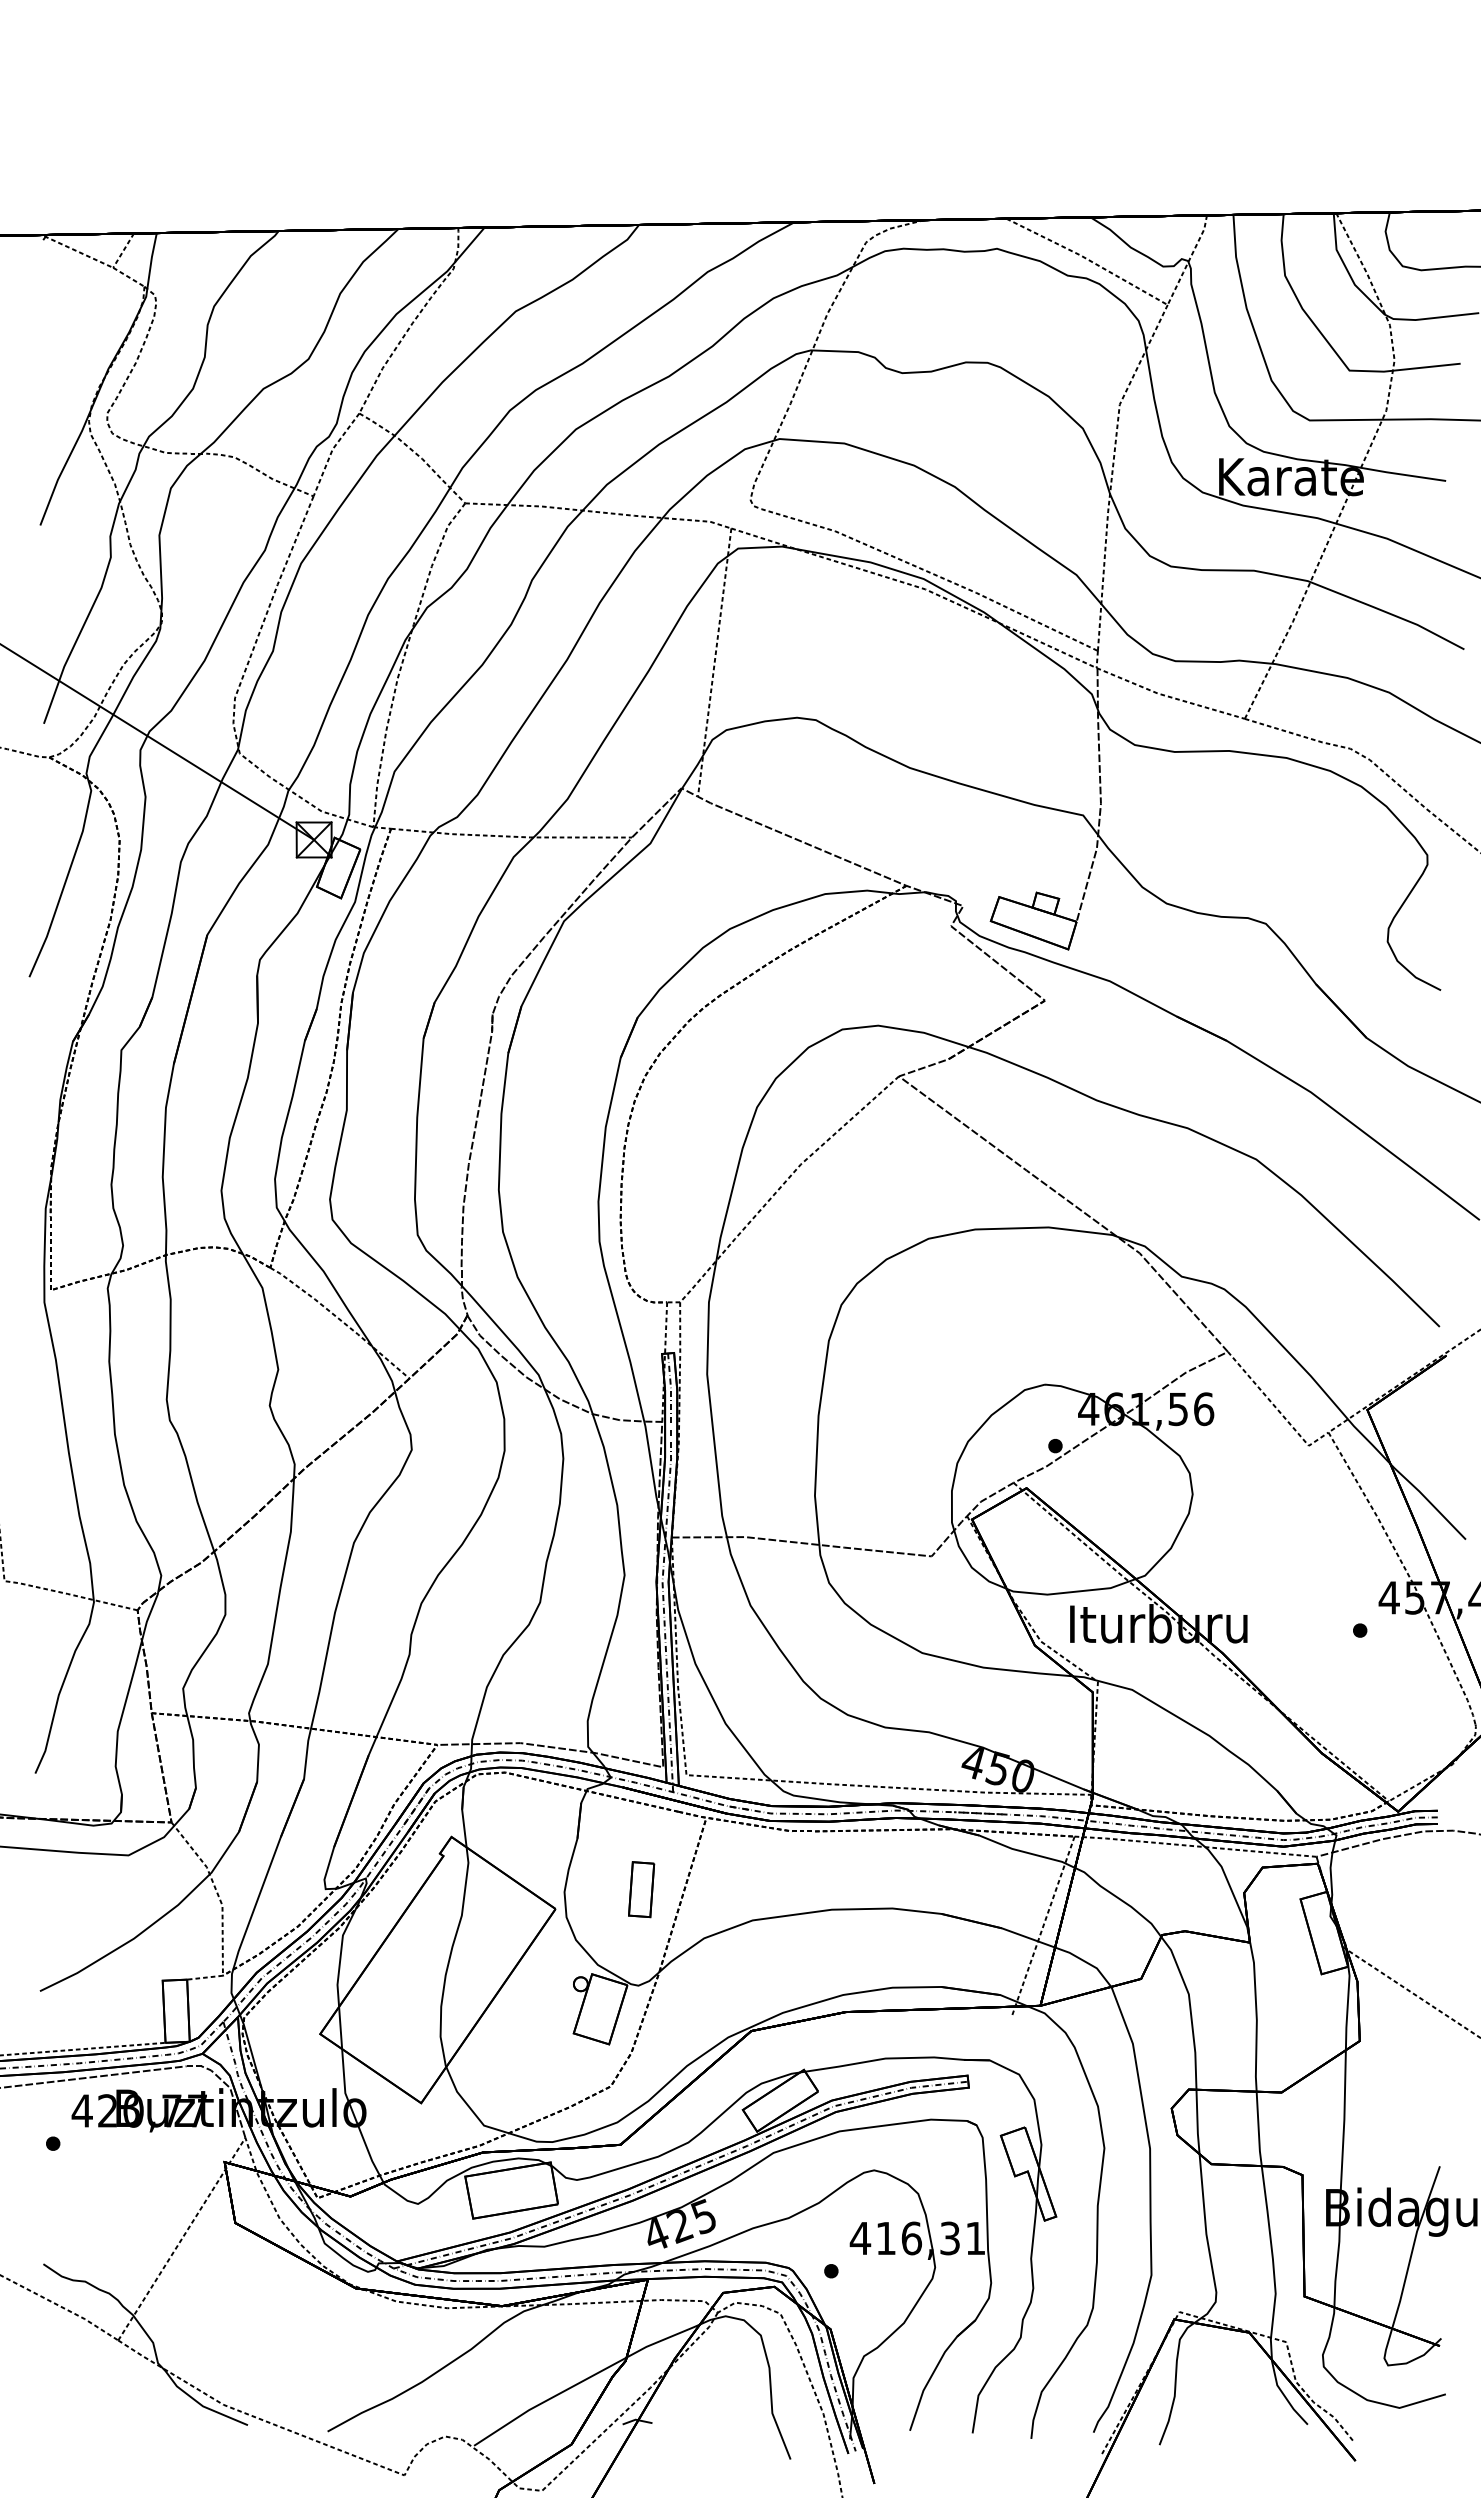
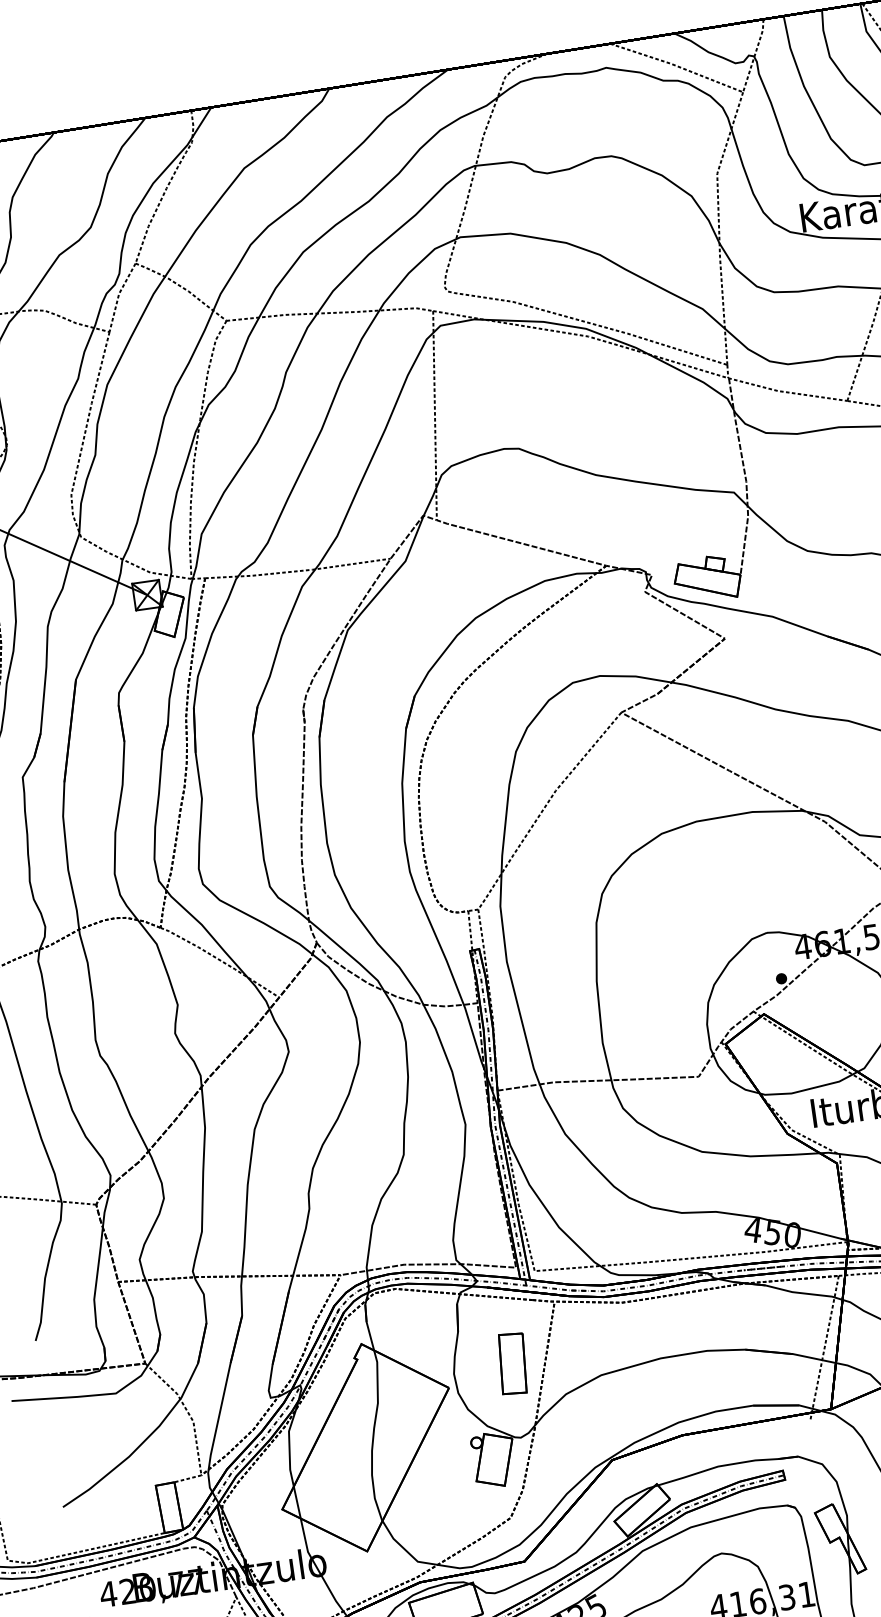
part: (641, 1889) -> (512, 1363), size x1.43

